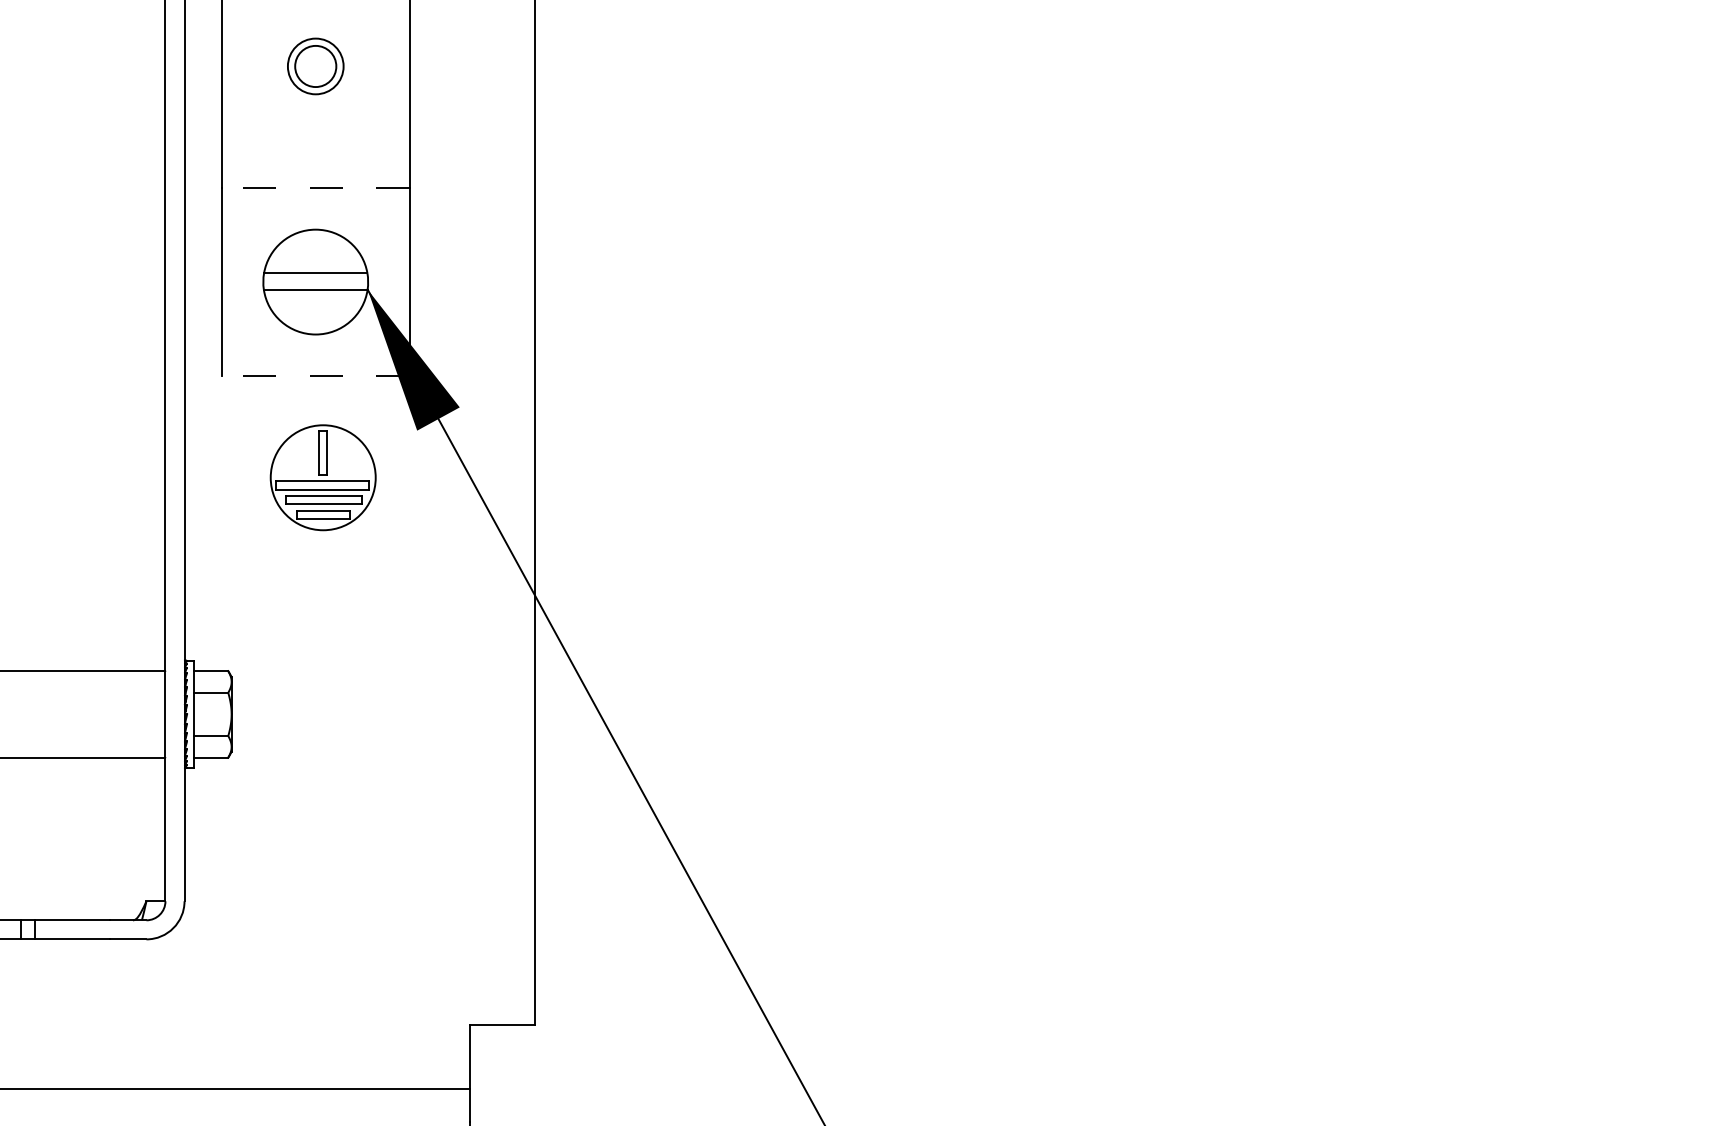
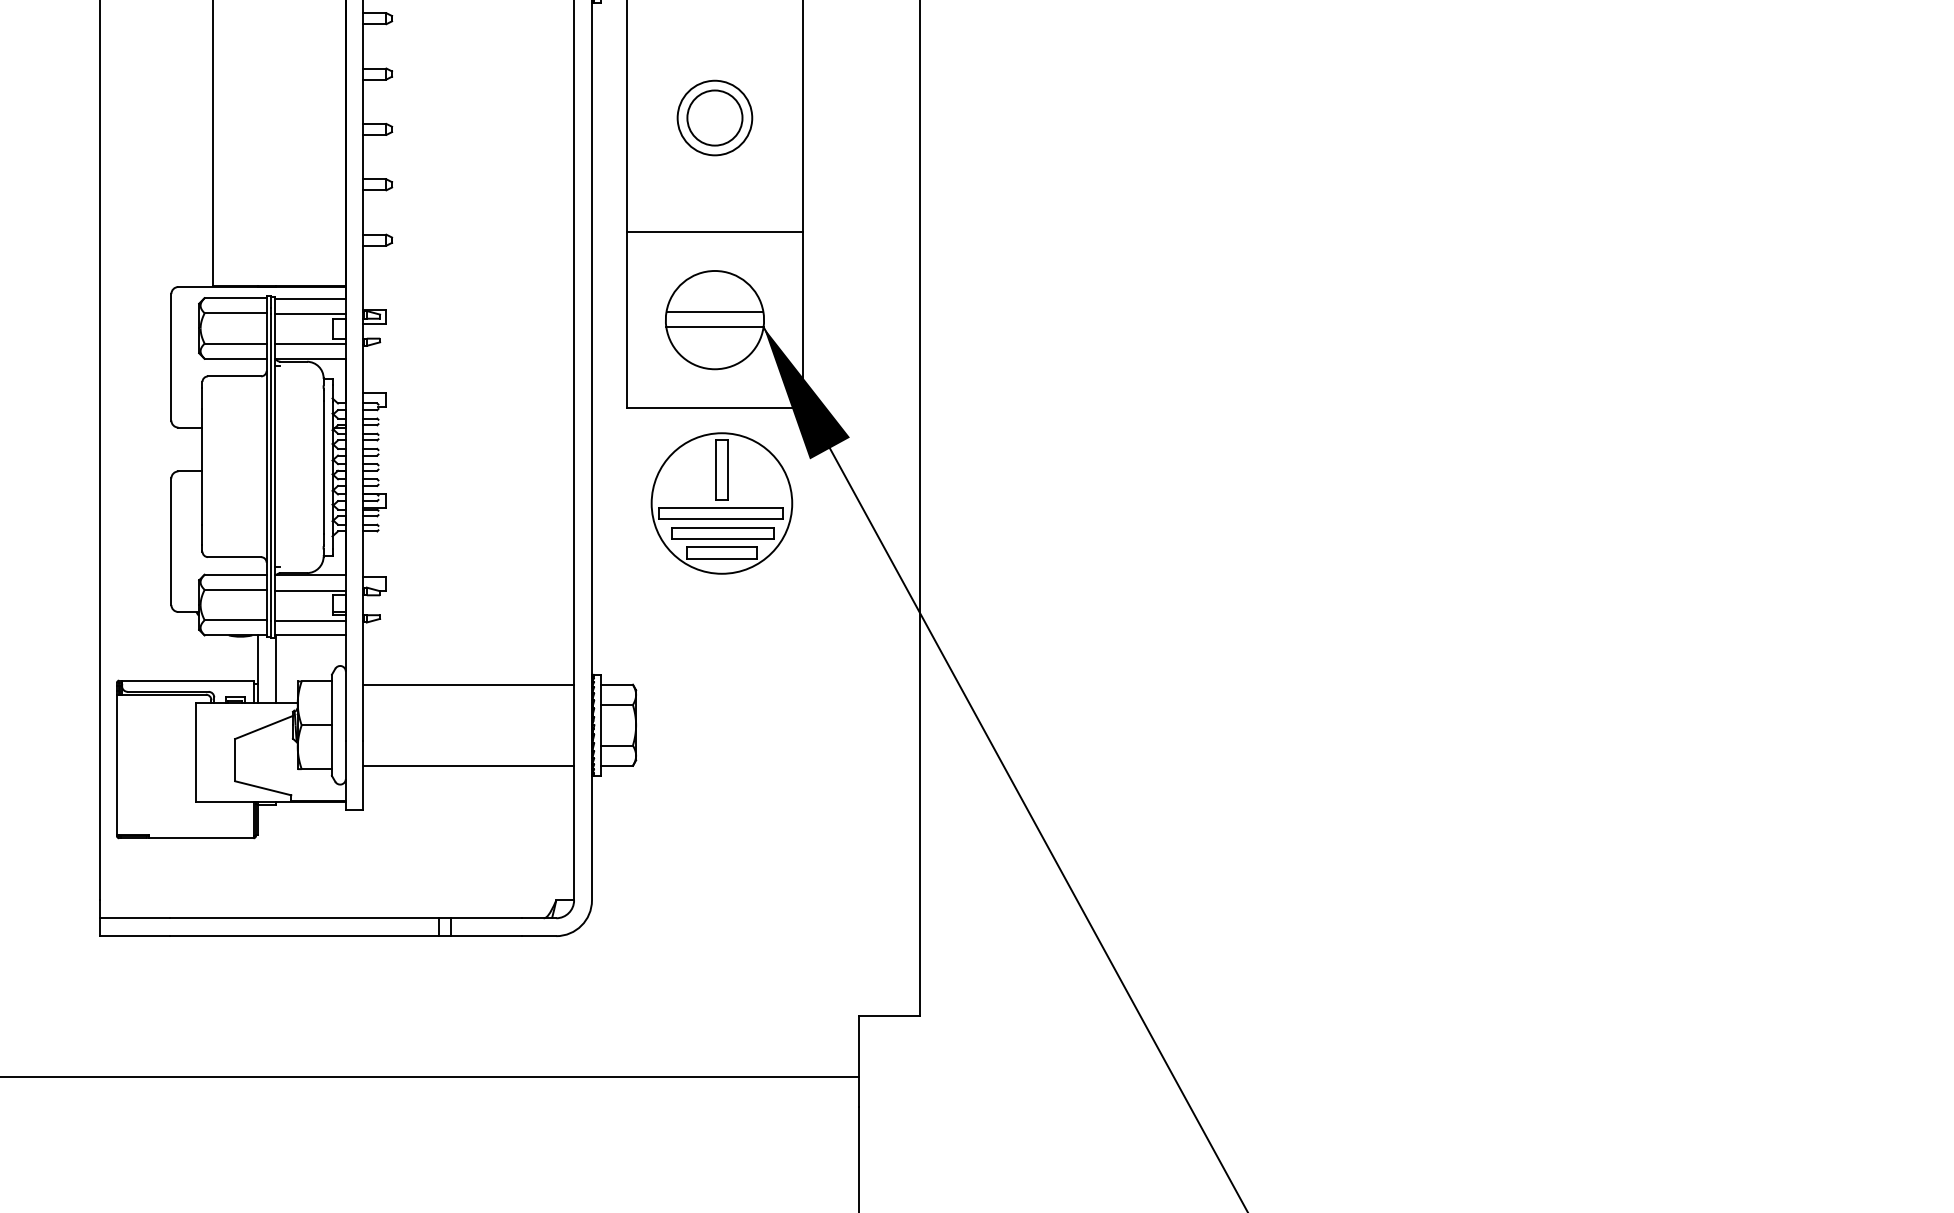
part: (315, 65) -> (714, 117), size x1.43
line: (315, 188) -> (714, 232), dashed -> solid
line: (315, 376) -> (714, 408), dashed -> solid
part: (322, 477) -> (721, 503), size x1.43

